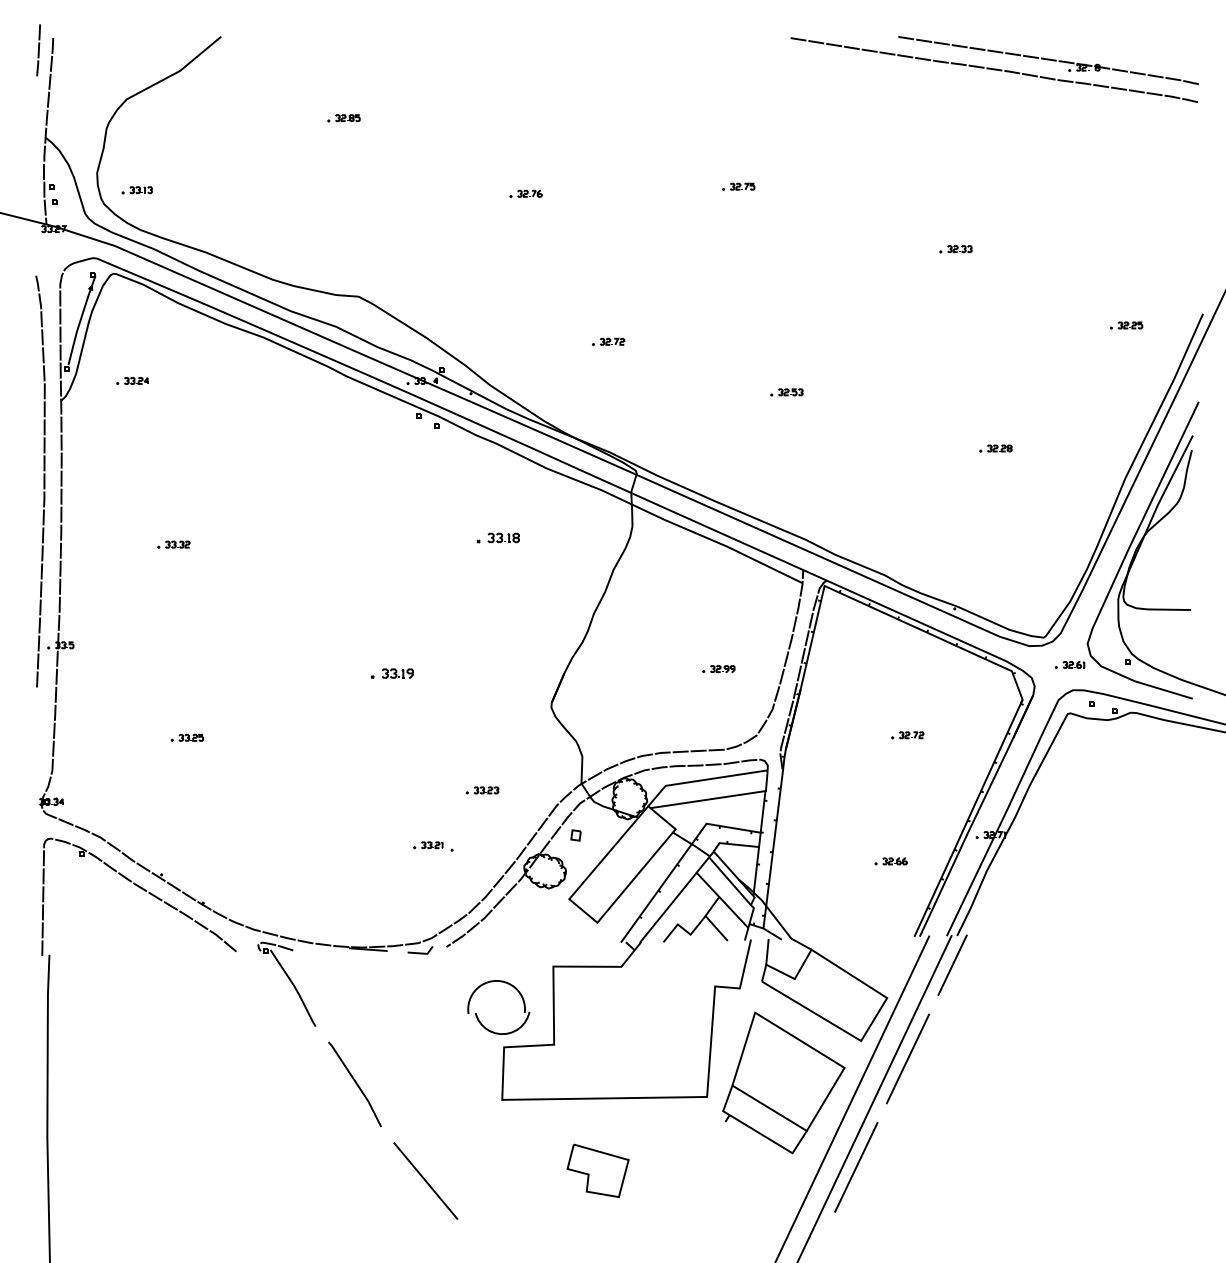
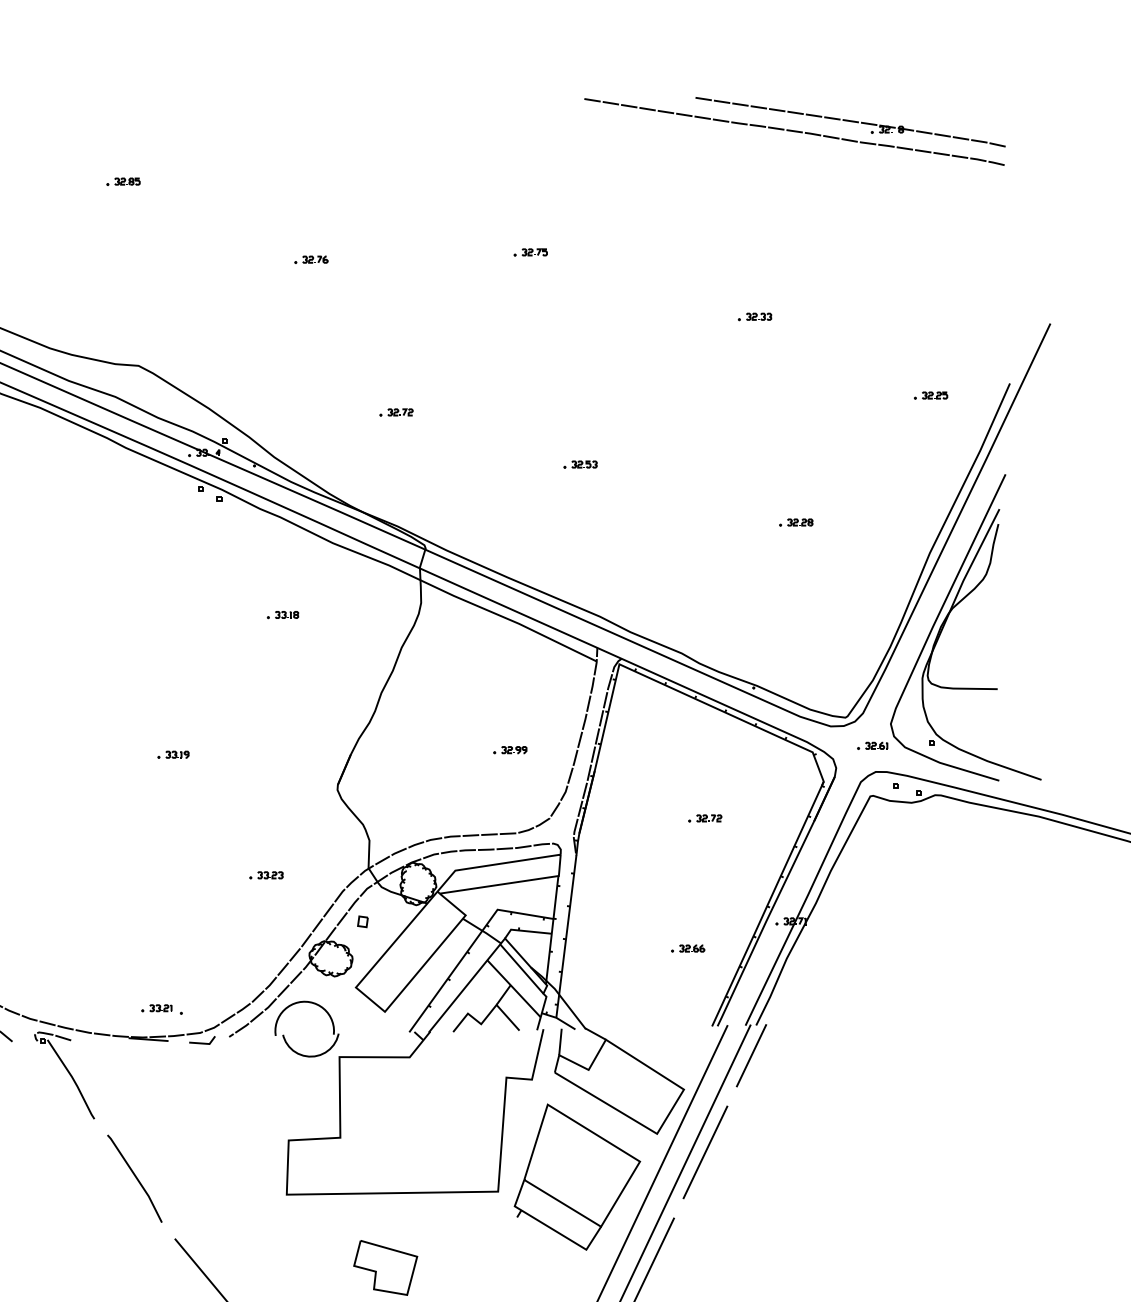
part: (498, 538) -> (282, 615), size x0.71
part: (392, 673) -> (173, 754), size x0.71
part: (433, 846) -> (162, 1009), moved
part: (478, 1017) -> (286, 1039), moved

